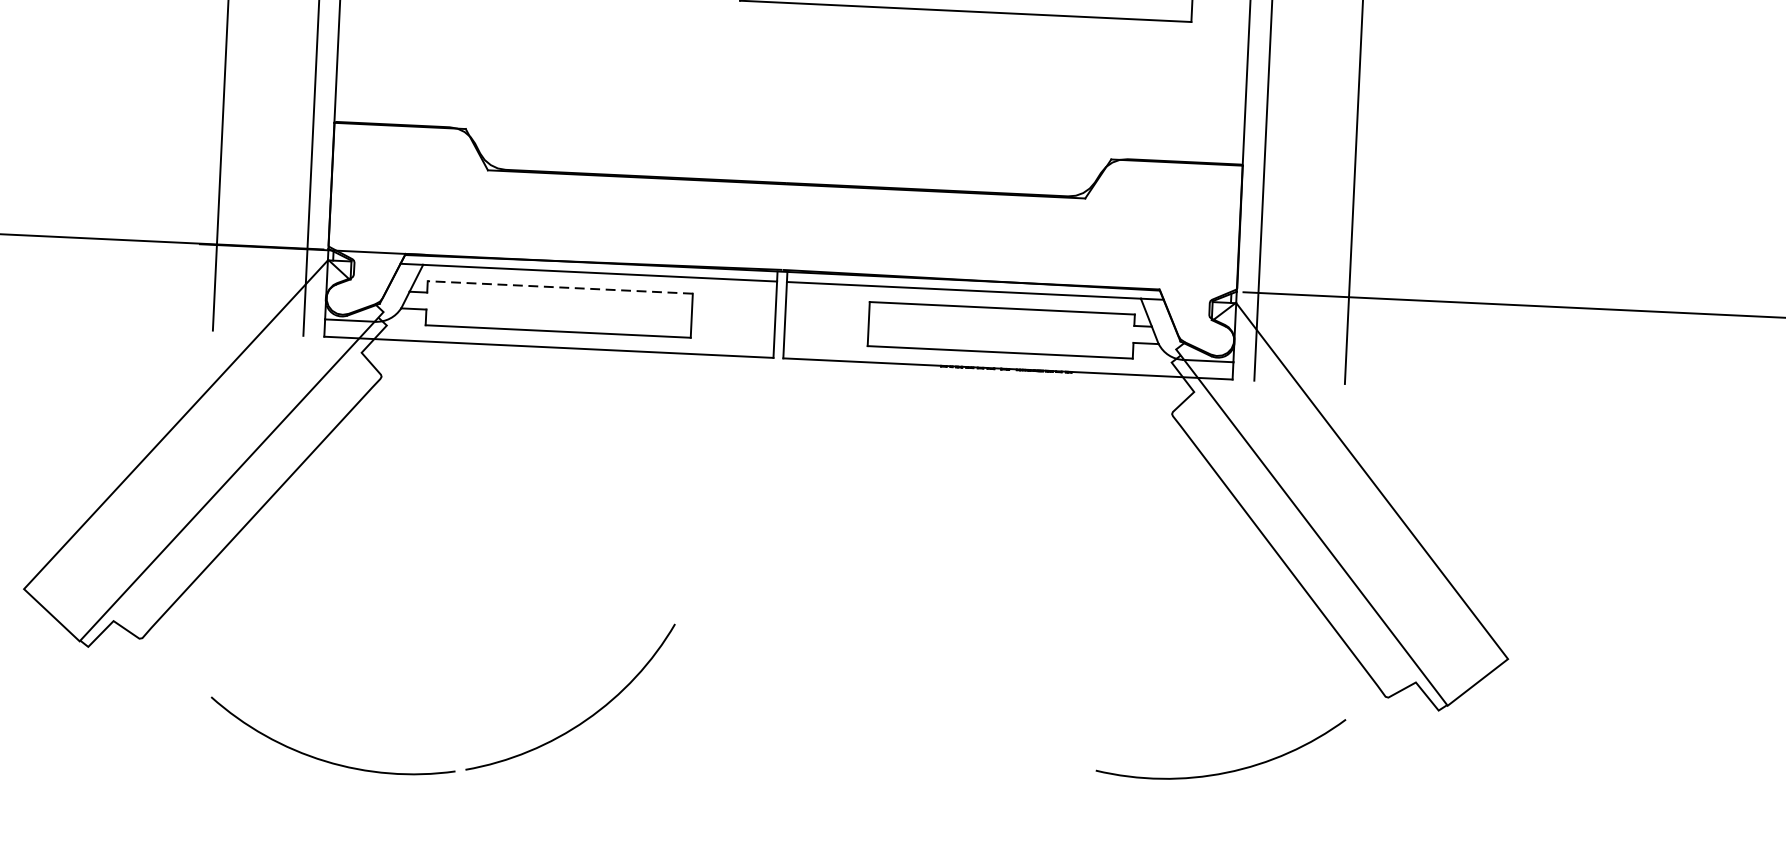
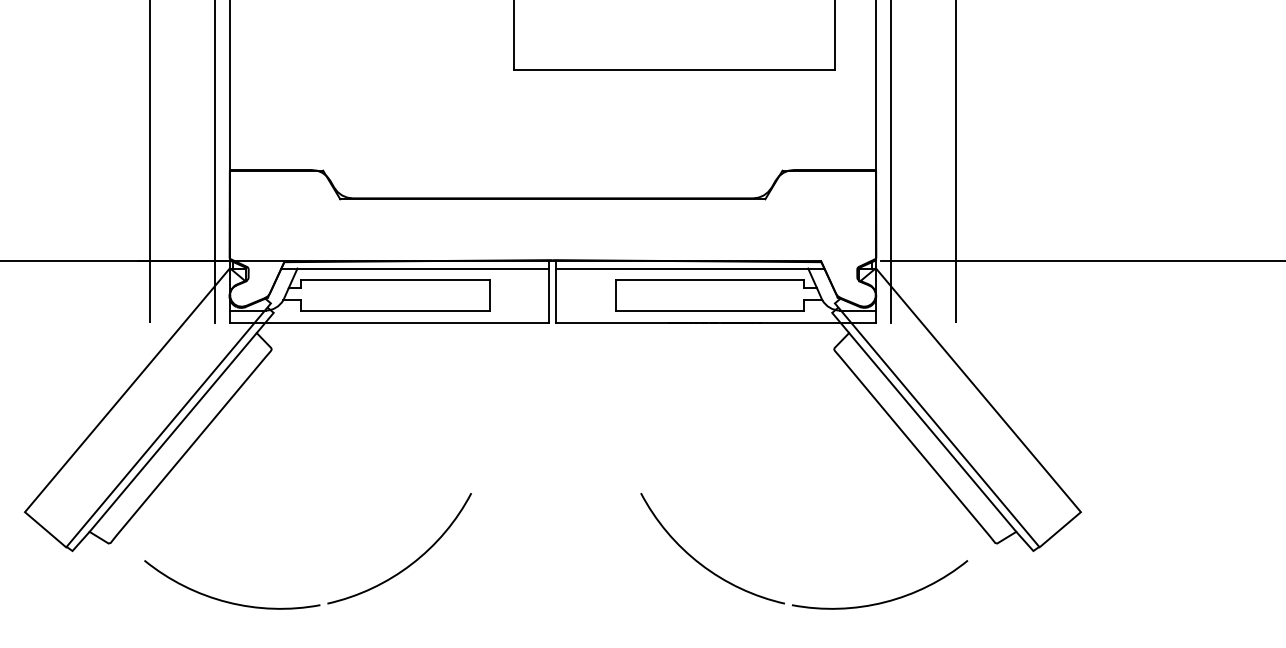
line: (560, 288) -> (395, 280), dashed -> solid
line: (236, 486) -> (172, 432), added
line: (1304, 537) -> (932, 432), added
arc: (970, 704) -> (700, 562), added
part: (450, 770) -> (316, 604), moved

